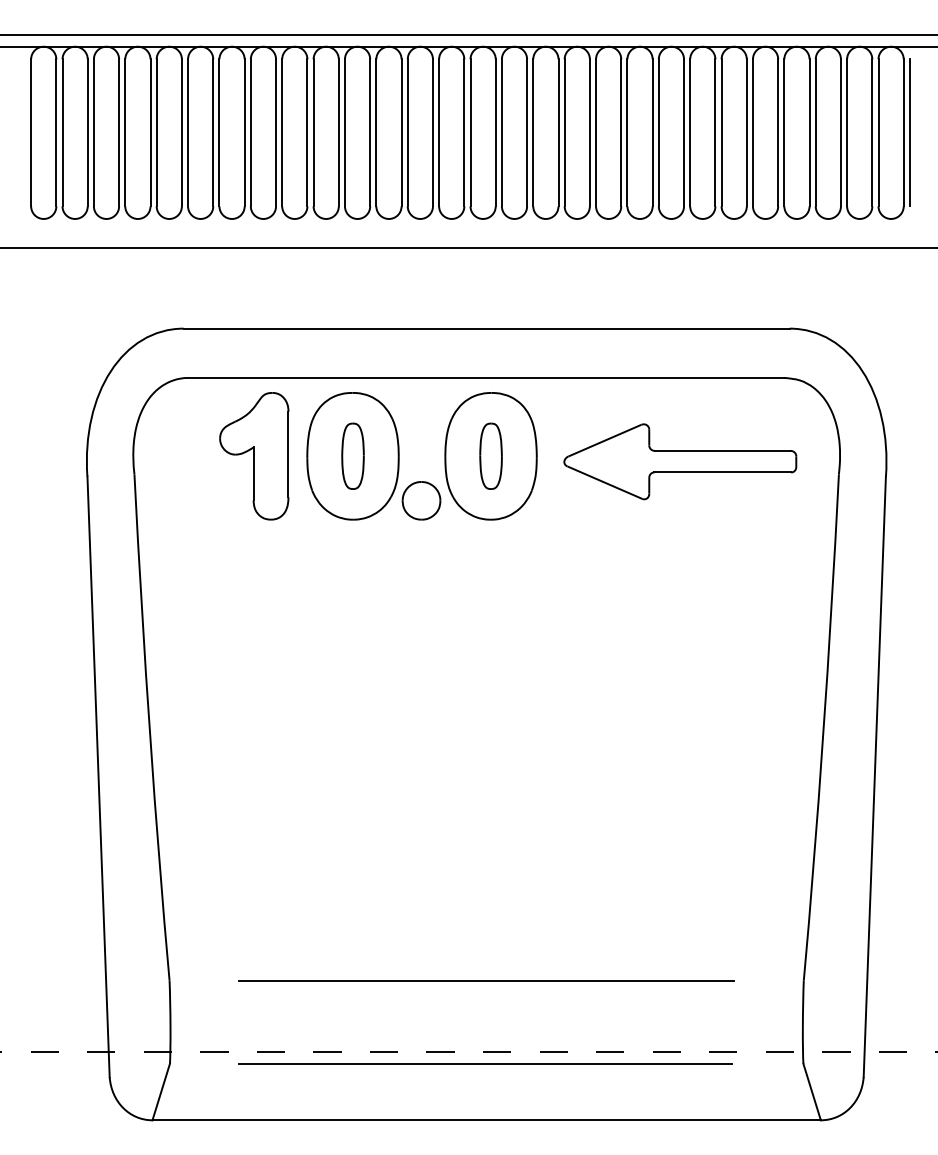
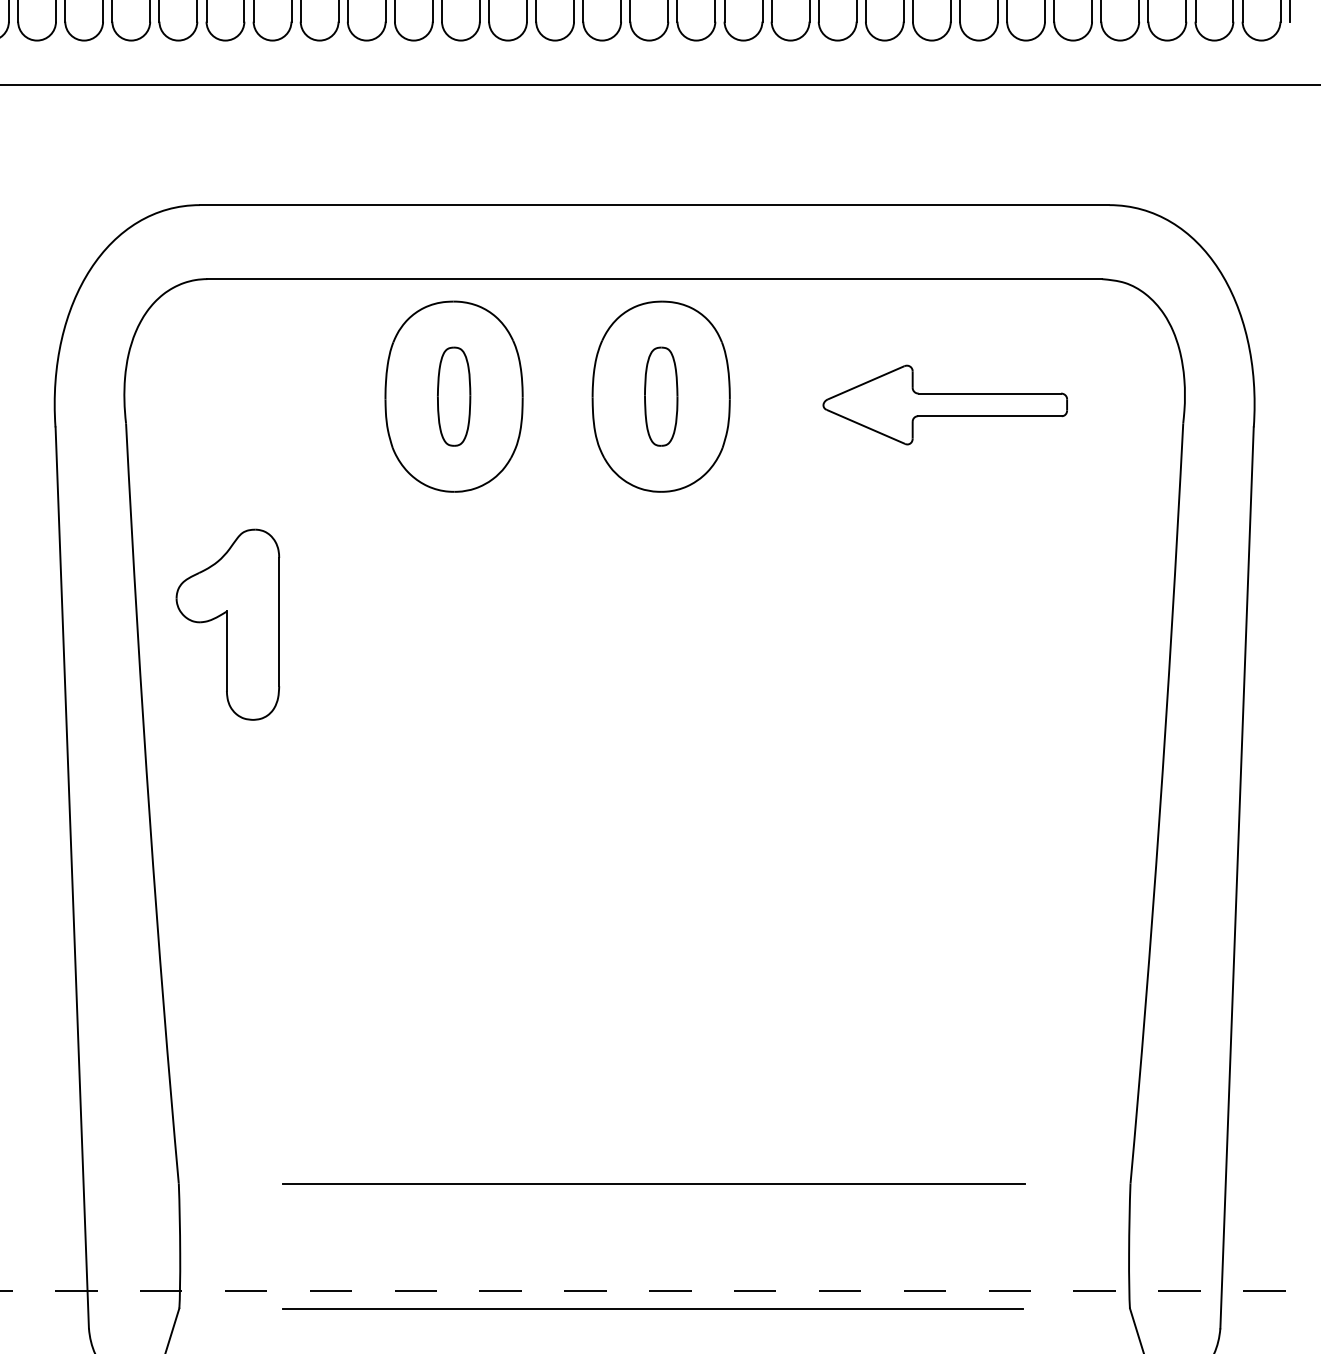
part: (254, 456) -> (228, 625), moved
part: (680, 461) -> (945, 404), size x0.7
part: (421, 500) -> (556, 463), removed

